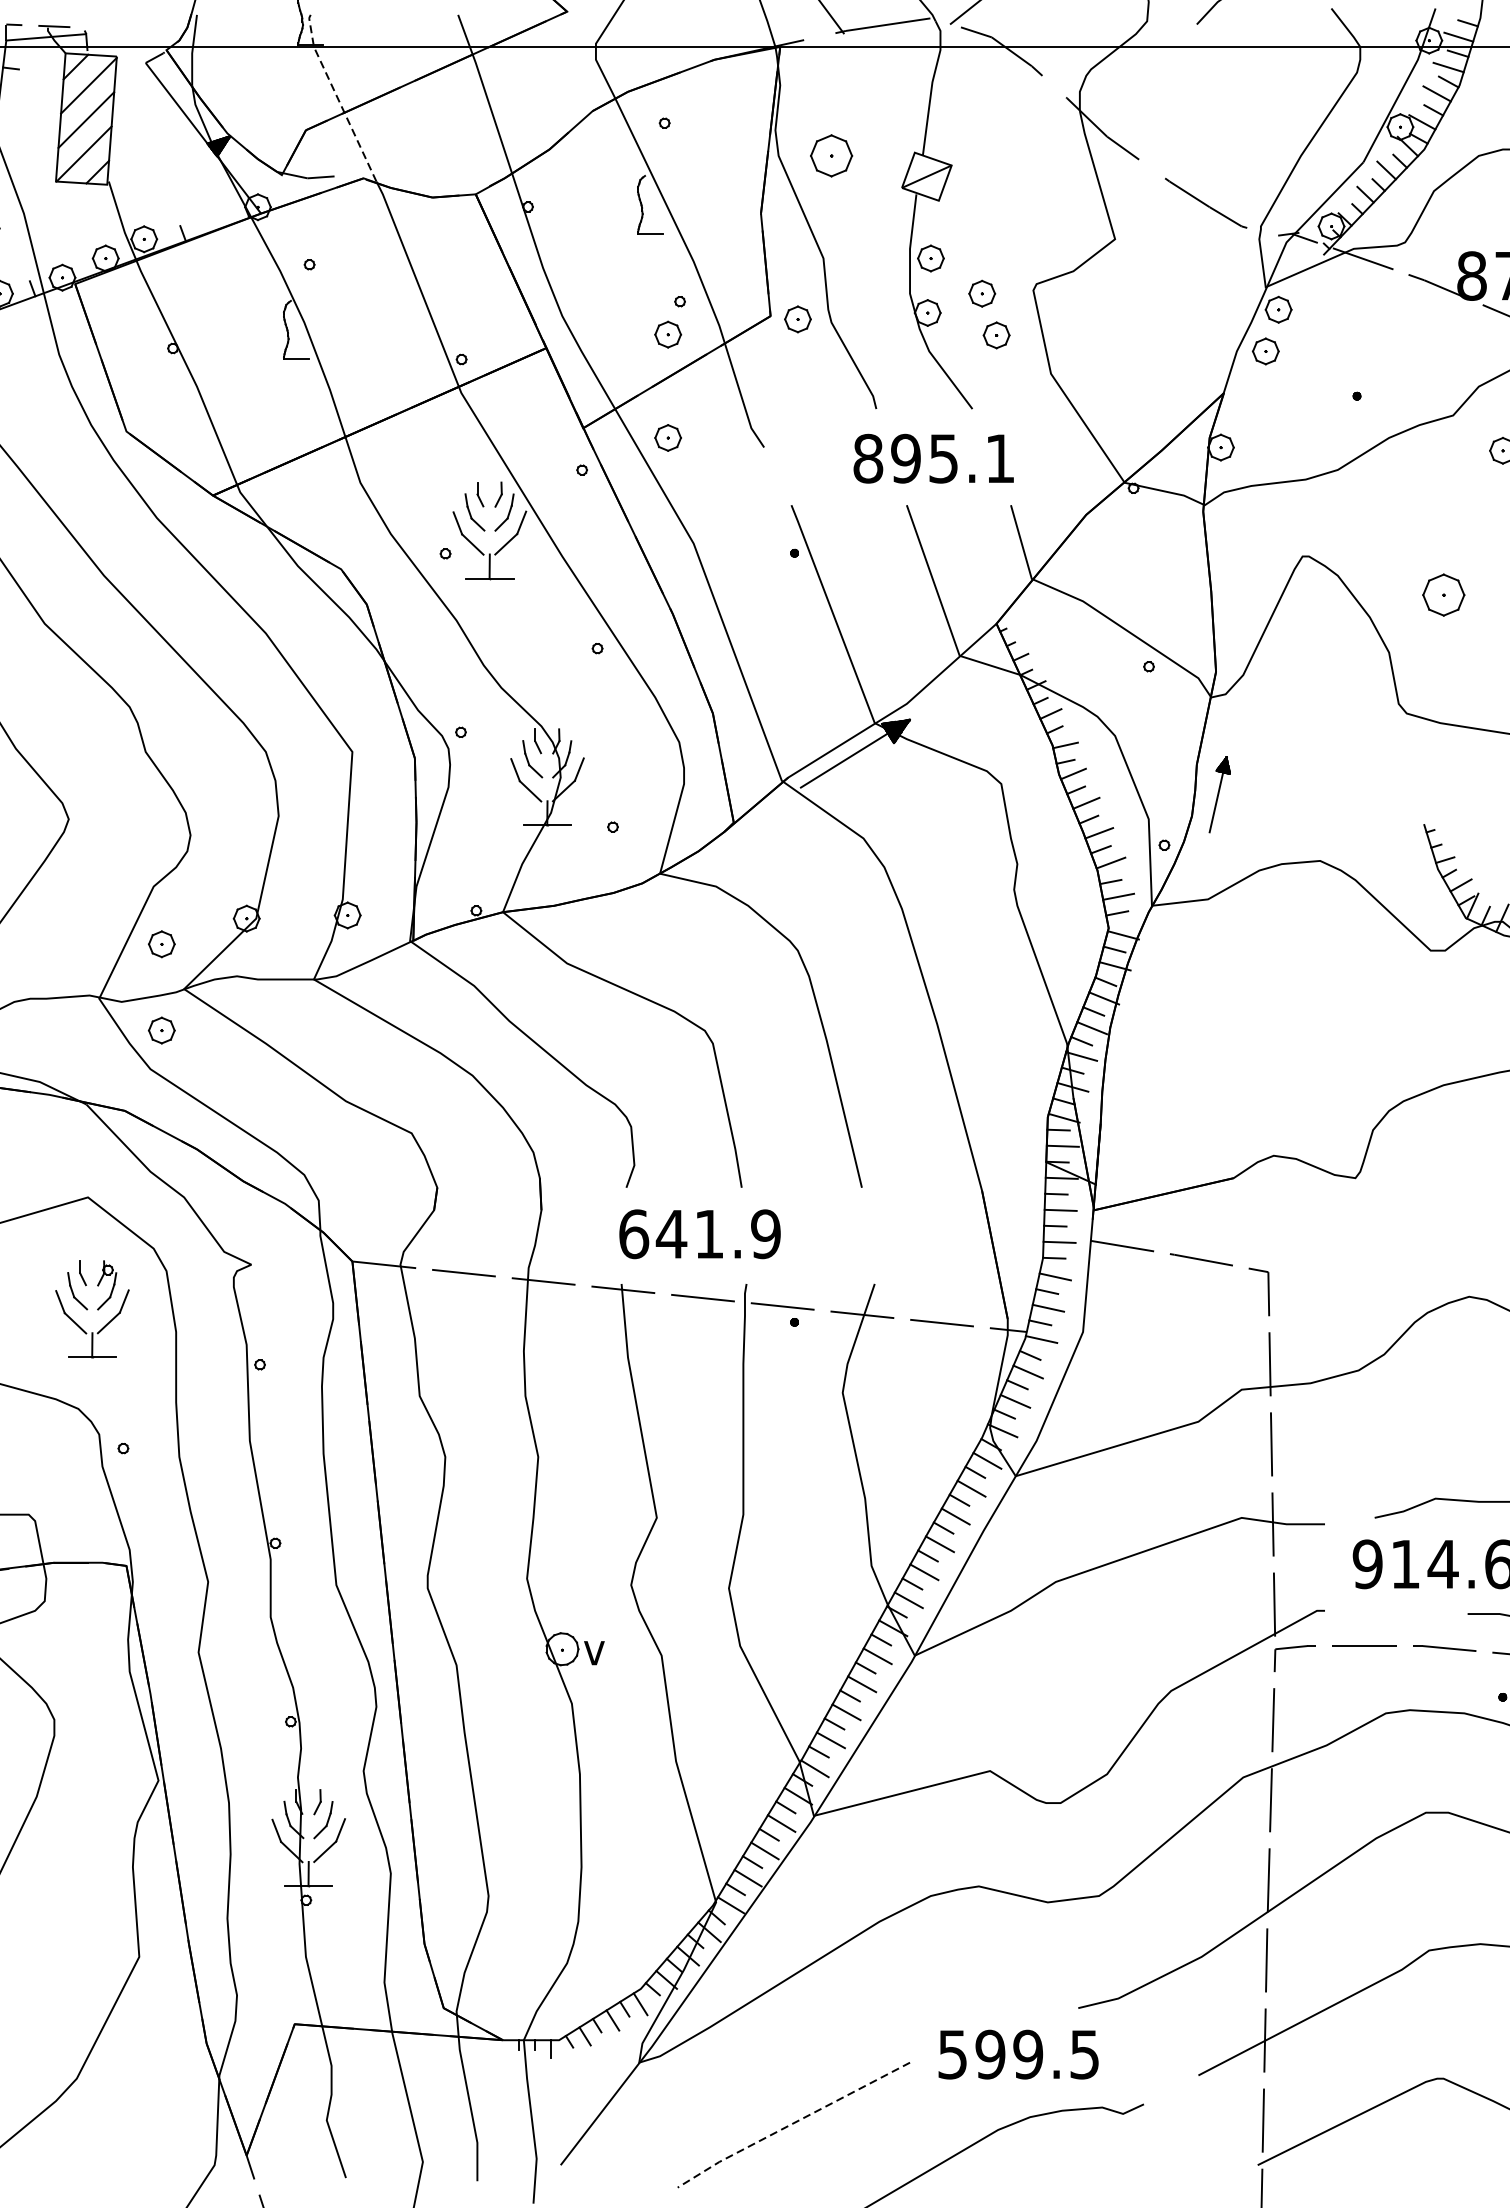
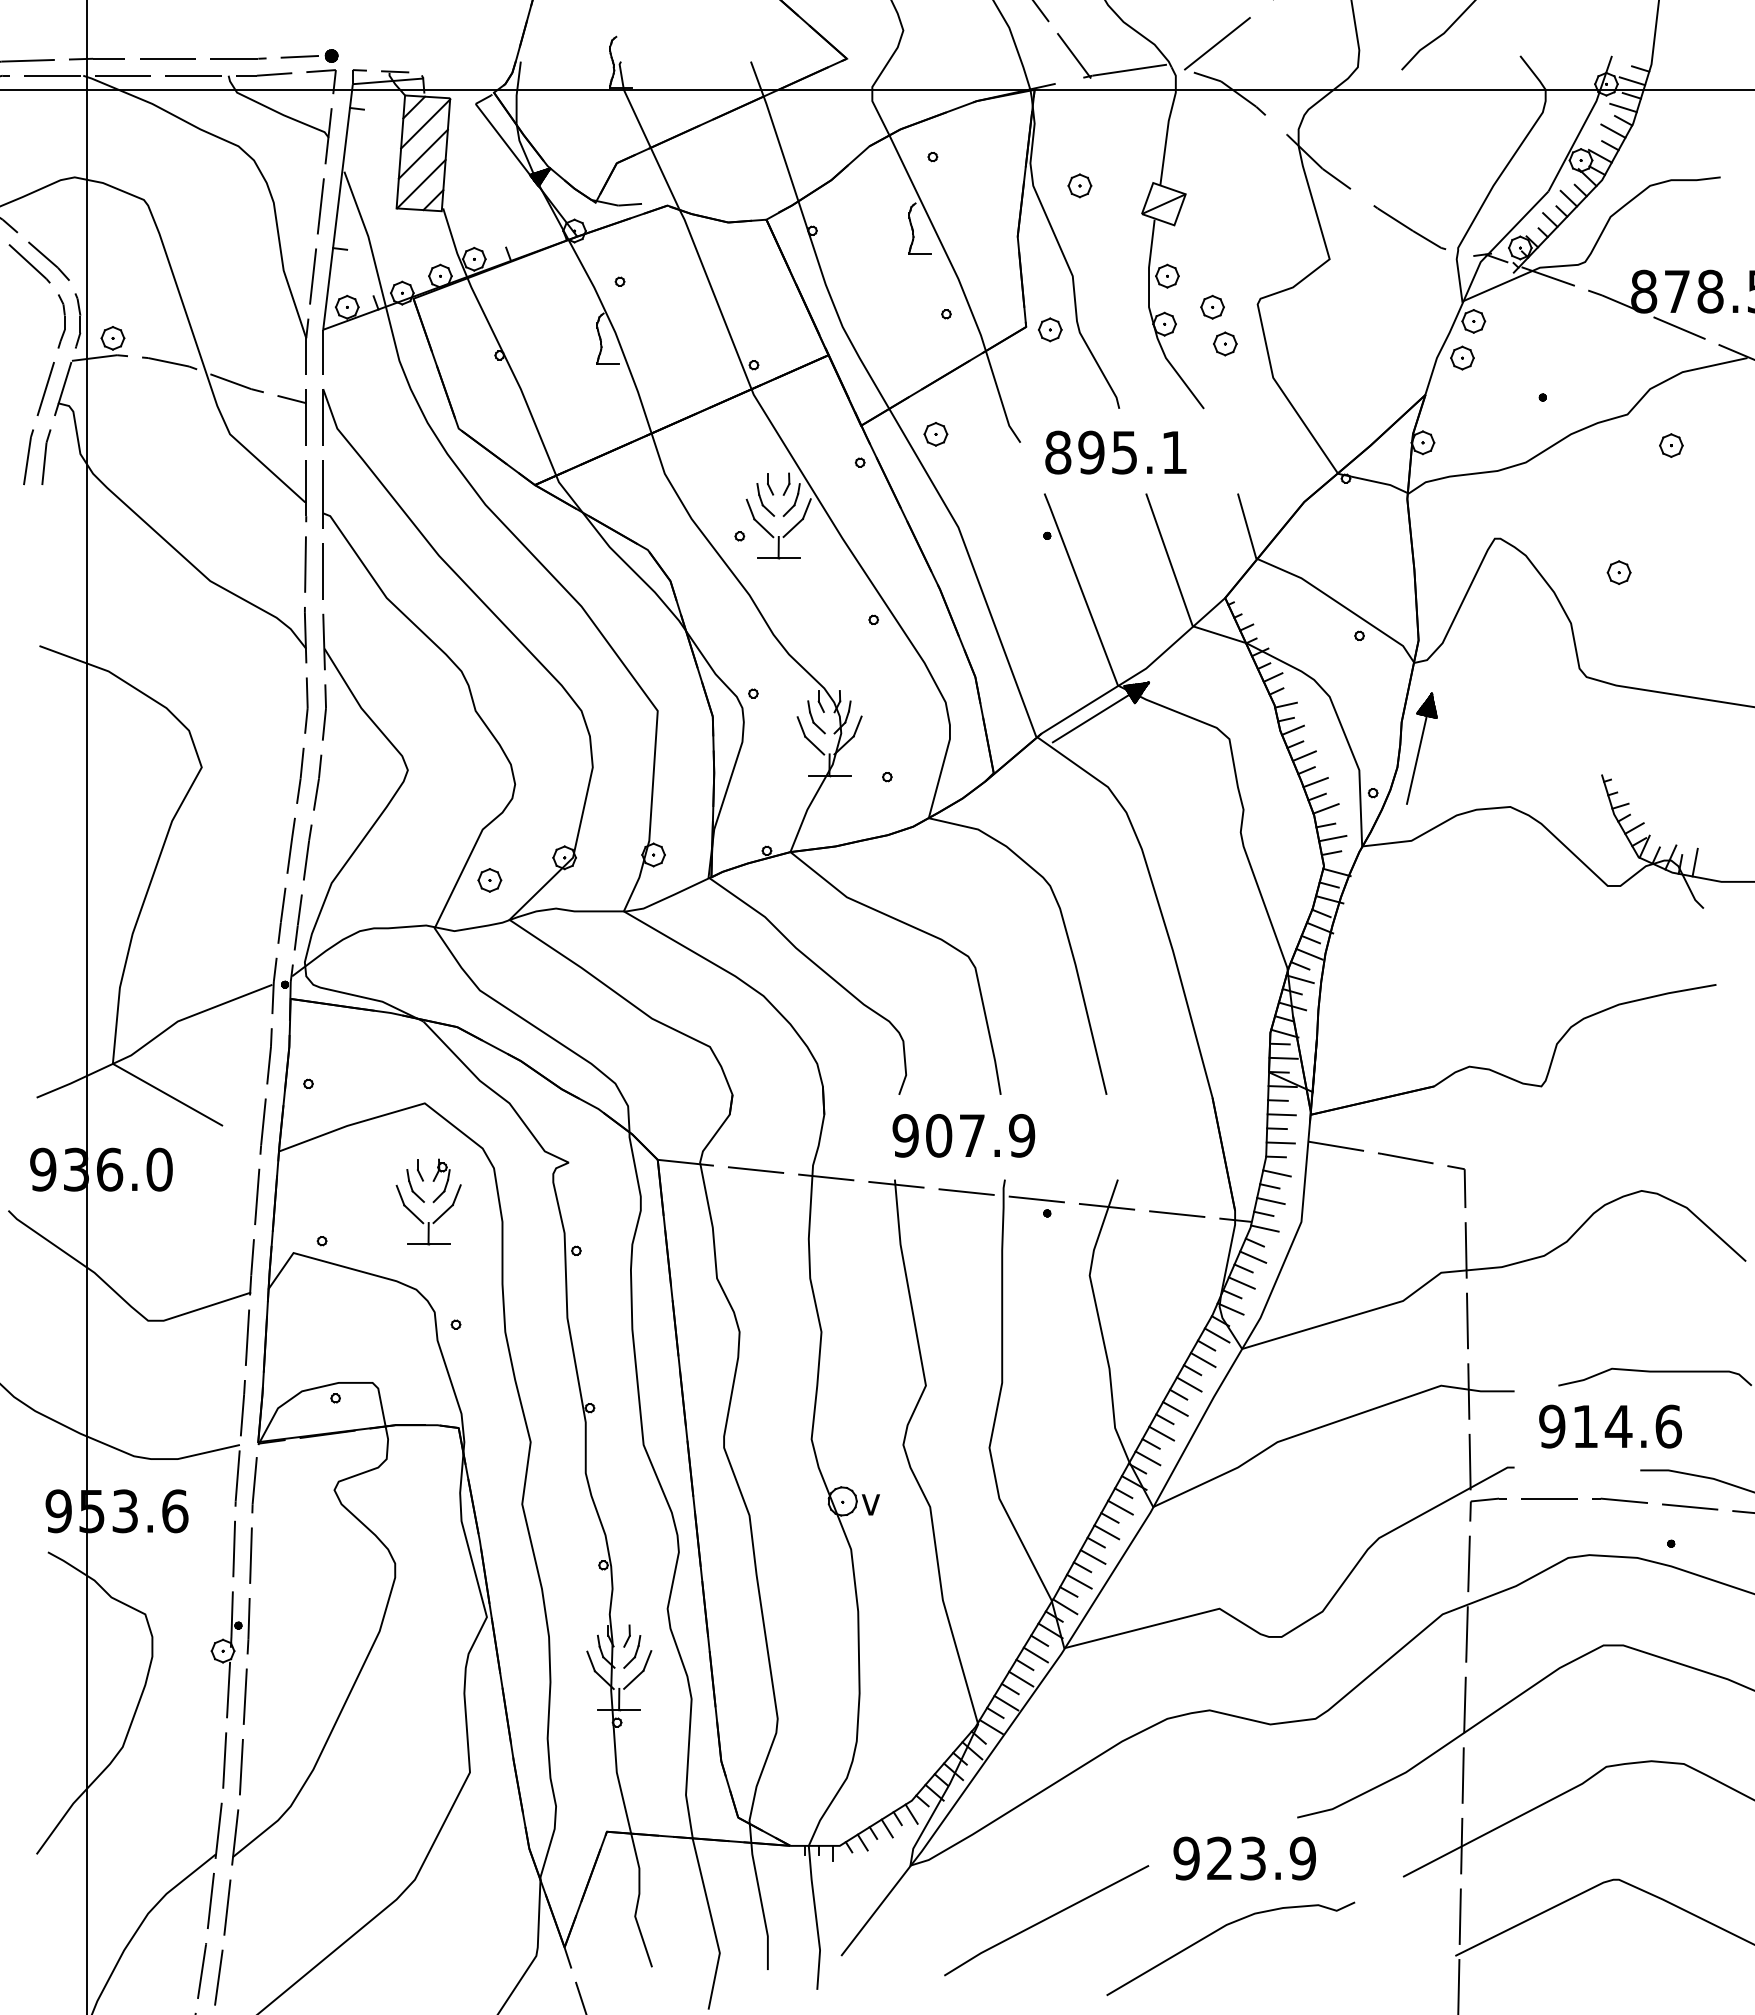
line: (337, 97) -> (644, 134), dashed -> solid
part: (831, 155) -> (1079, 185), size x0.62
part: (667, 334) -> (935, 343), removed
text: (933, 458) -> (1115, 452), moved
part: (1442, 594) -> (1618, 572), size x0.62
part: (1219, 794) -> (1421, 748), size x1.67
part: (161, 1030) -> (489, 956), removed
text: (671, 1233) -> (938, 1135), 641.9 -> 907.9
text: (1018, 2054) -> (1244, 1858), 599.5 -> 923.9
line: (791, 2124) -> (1044, 1920), dashed -> solid

